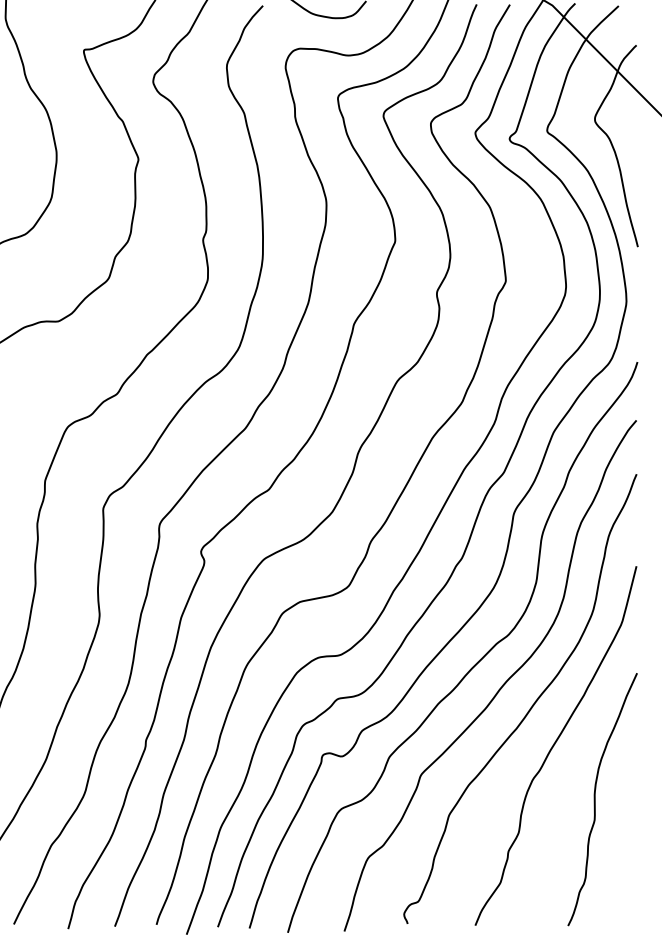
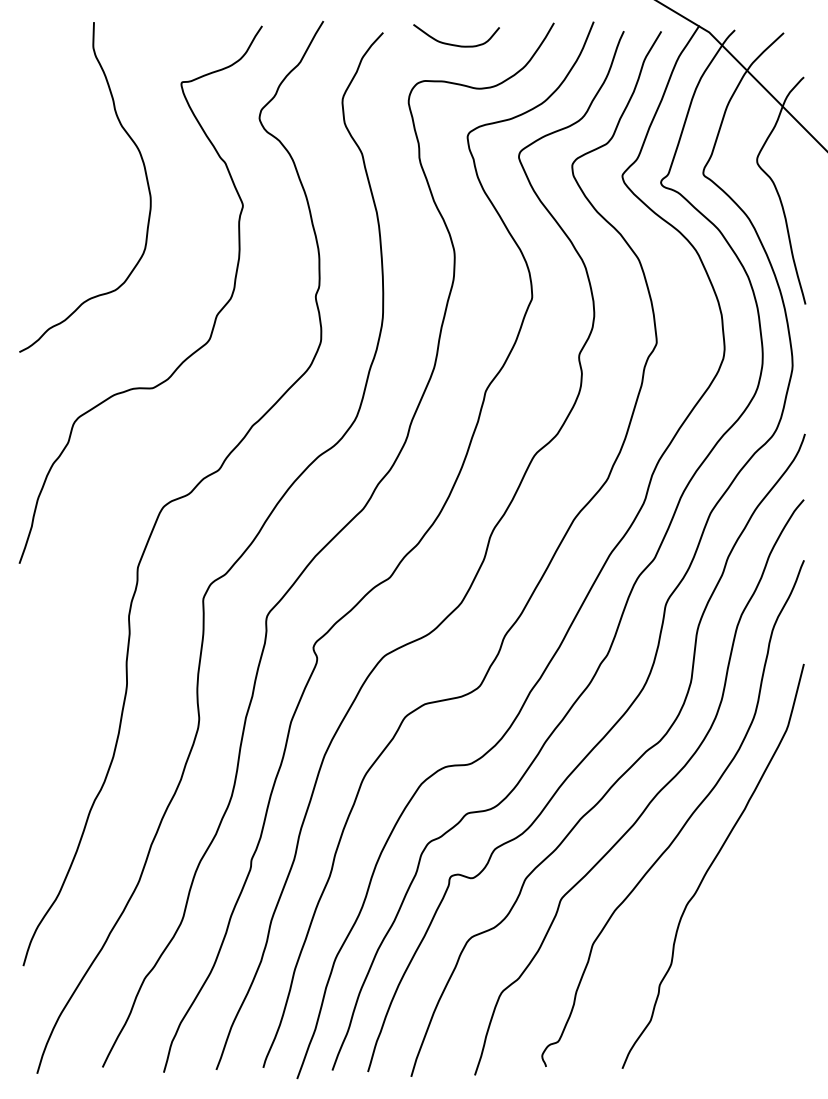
curve: (595, 799) -> (757, 926), removed

